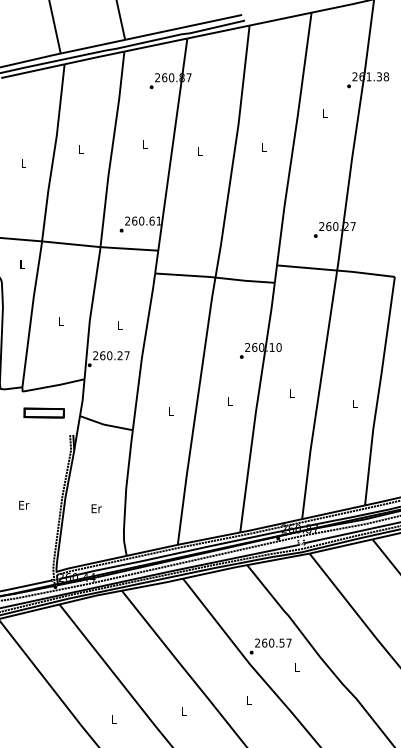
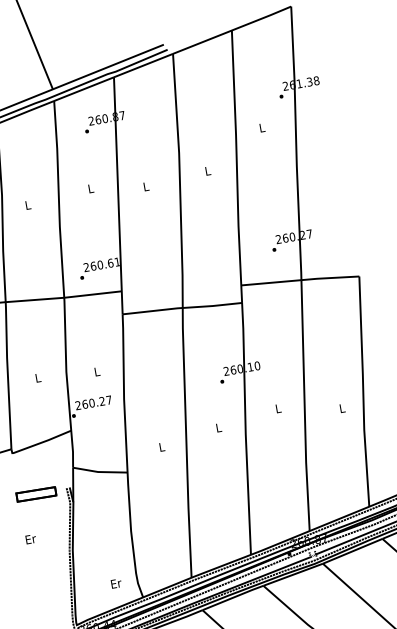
part: (43, 412) -> (35, 493), moved
text: (24, 505) -> (31, 539), moved
text: (96, 508) -> (116, 583), moved

